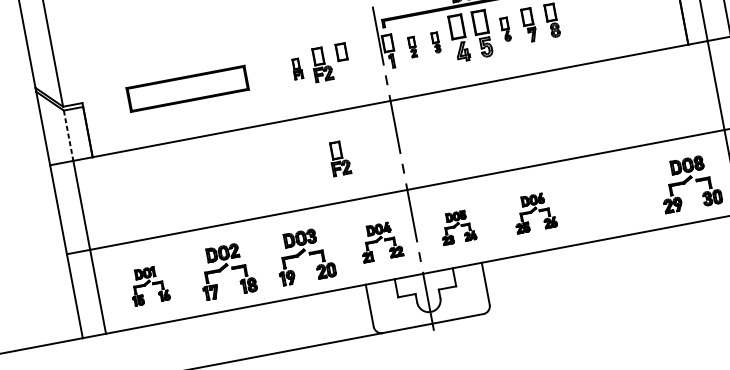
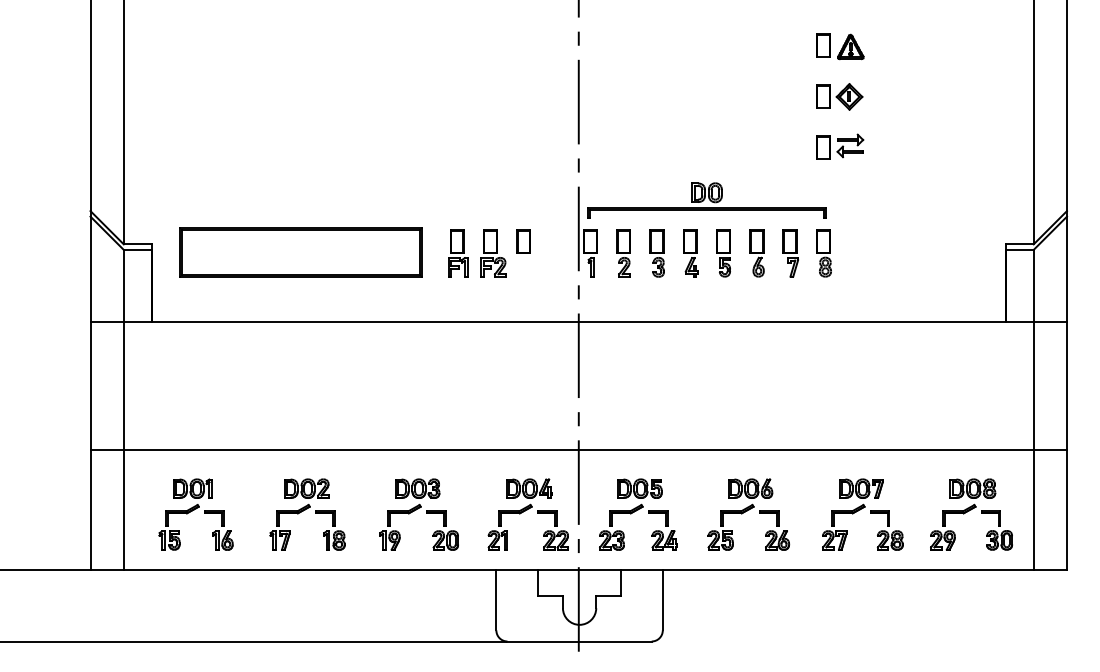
part: (505, 29) -> (756, 253), size x1.43
part: (482, 34) -> (723, 253), size x0.71
part: (459, 38) -> (690, 253), size x0.71
part: (435, 42) -> (656, 253), size x1.67
part: (412, 47) -> (623, 253), size x1.67
part: (297, 69) -> (458, 253), size x1.67
part: (187, 89) -> (300, 252), size x1.43
line: (68, 136) -> (123, 286), dashed -> solid
part: (339, 158) -> (493, 388), removed
part: (613, 197) -> (862, 514), added
part: (534, 212) -> (748, 514), size x1.43
part: (457, 227) -> (638, 514), size x1.67
part: (380, 241) -> (527, 514), size x1.43
part: (148, 285) -> (195, 514), size x1.43

